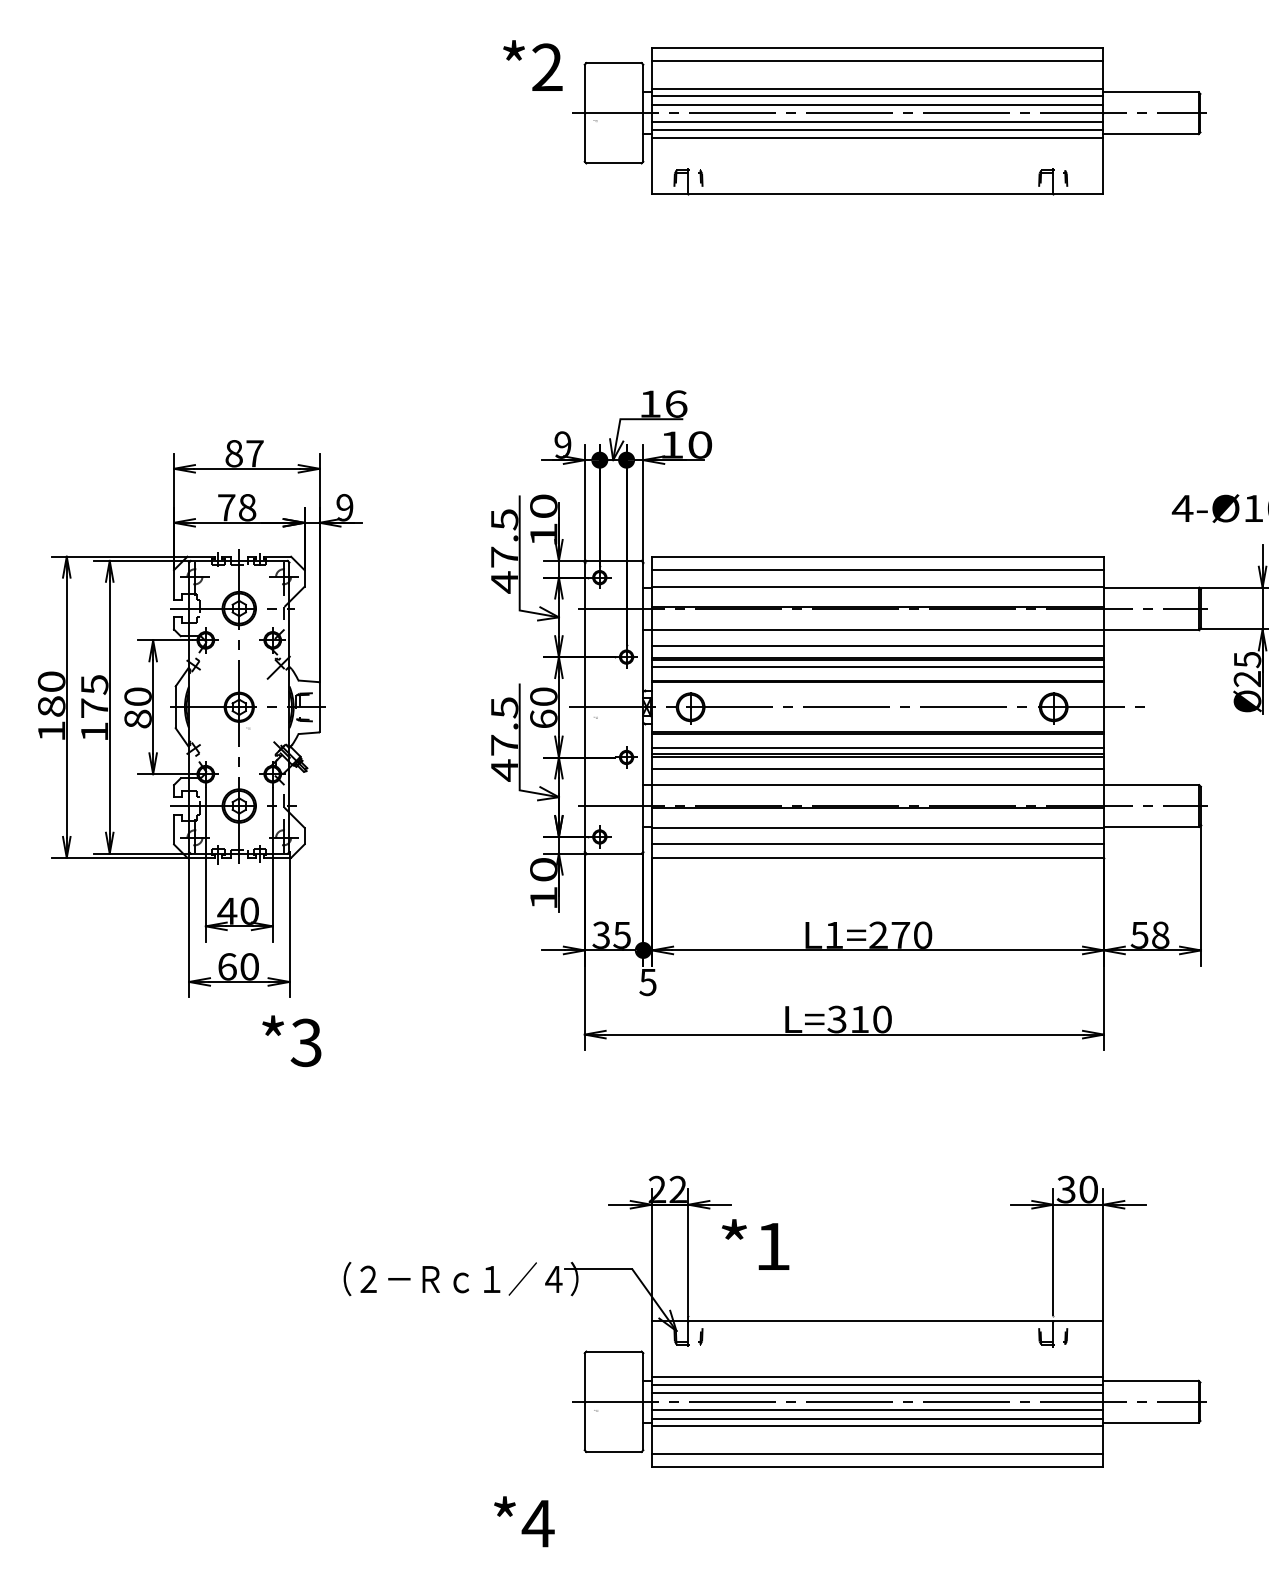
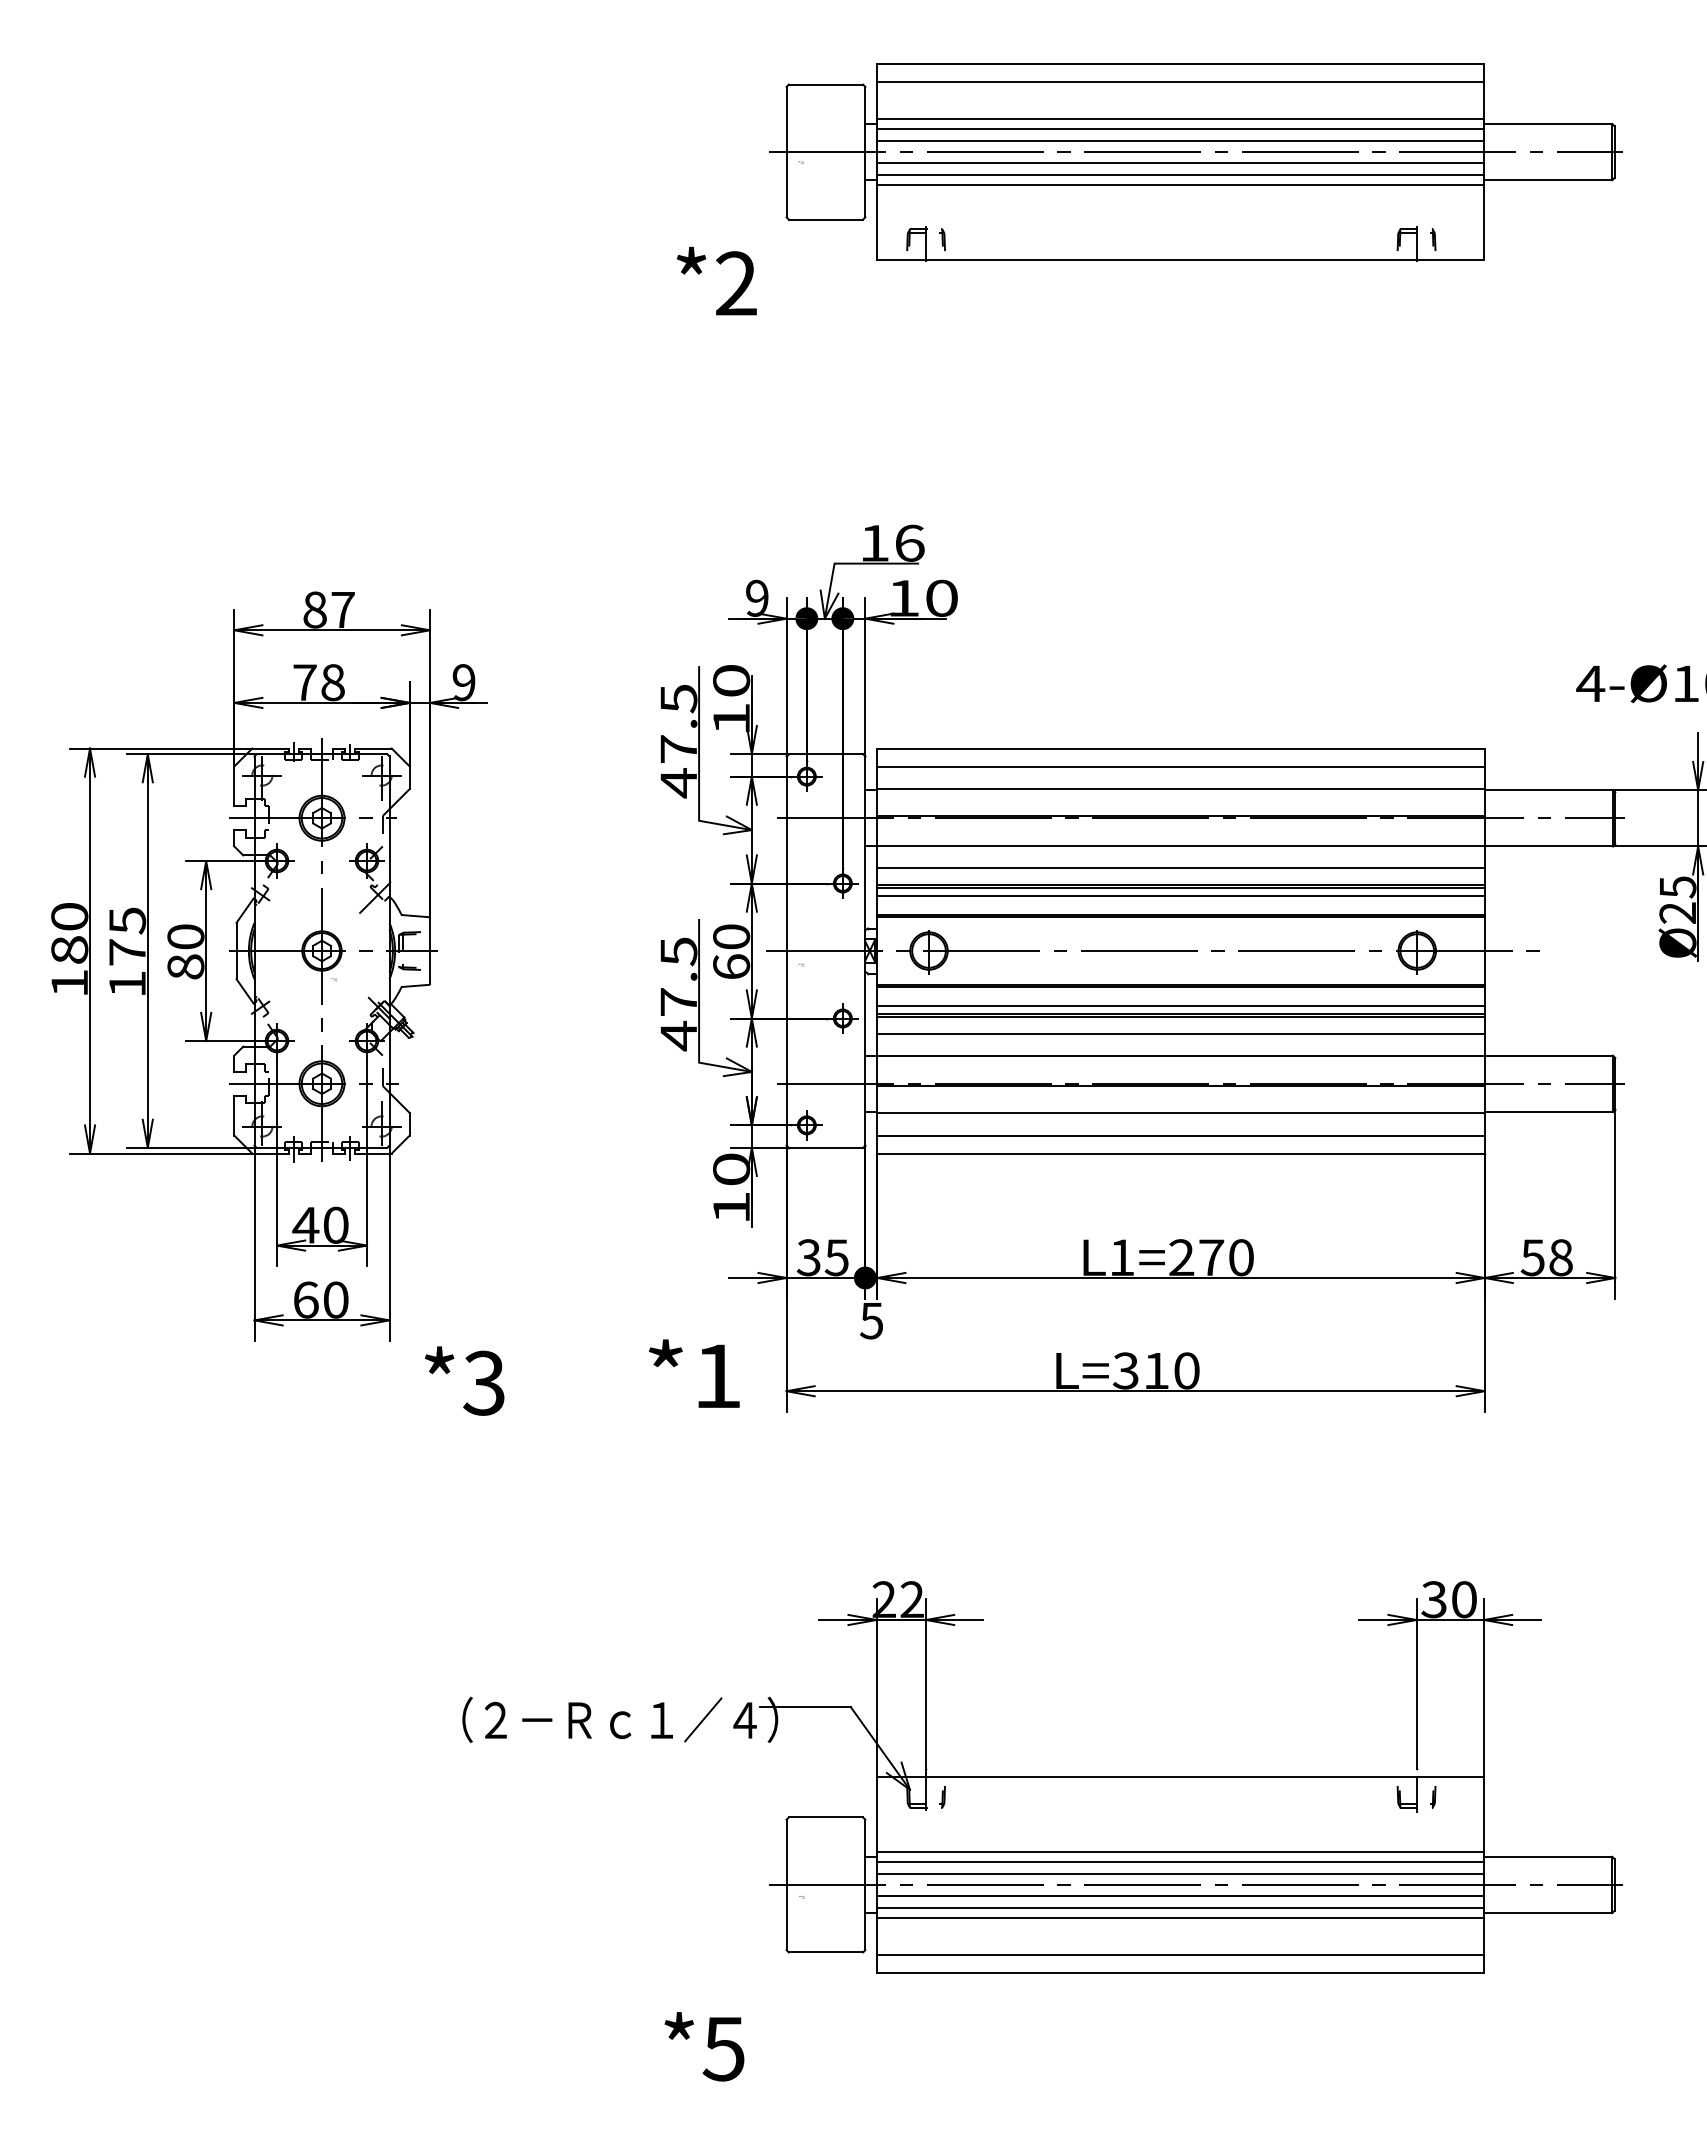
text: (532, 65) -> (716, 280), moved
text: (291, 1040) -> (464, 1380), moved
text: (755, 1244) -> (694, 1373), moved
text: (537, 1524) -> (723, 2049), *4 -> *5

